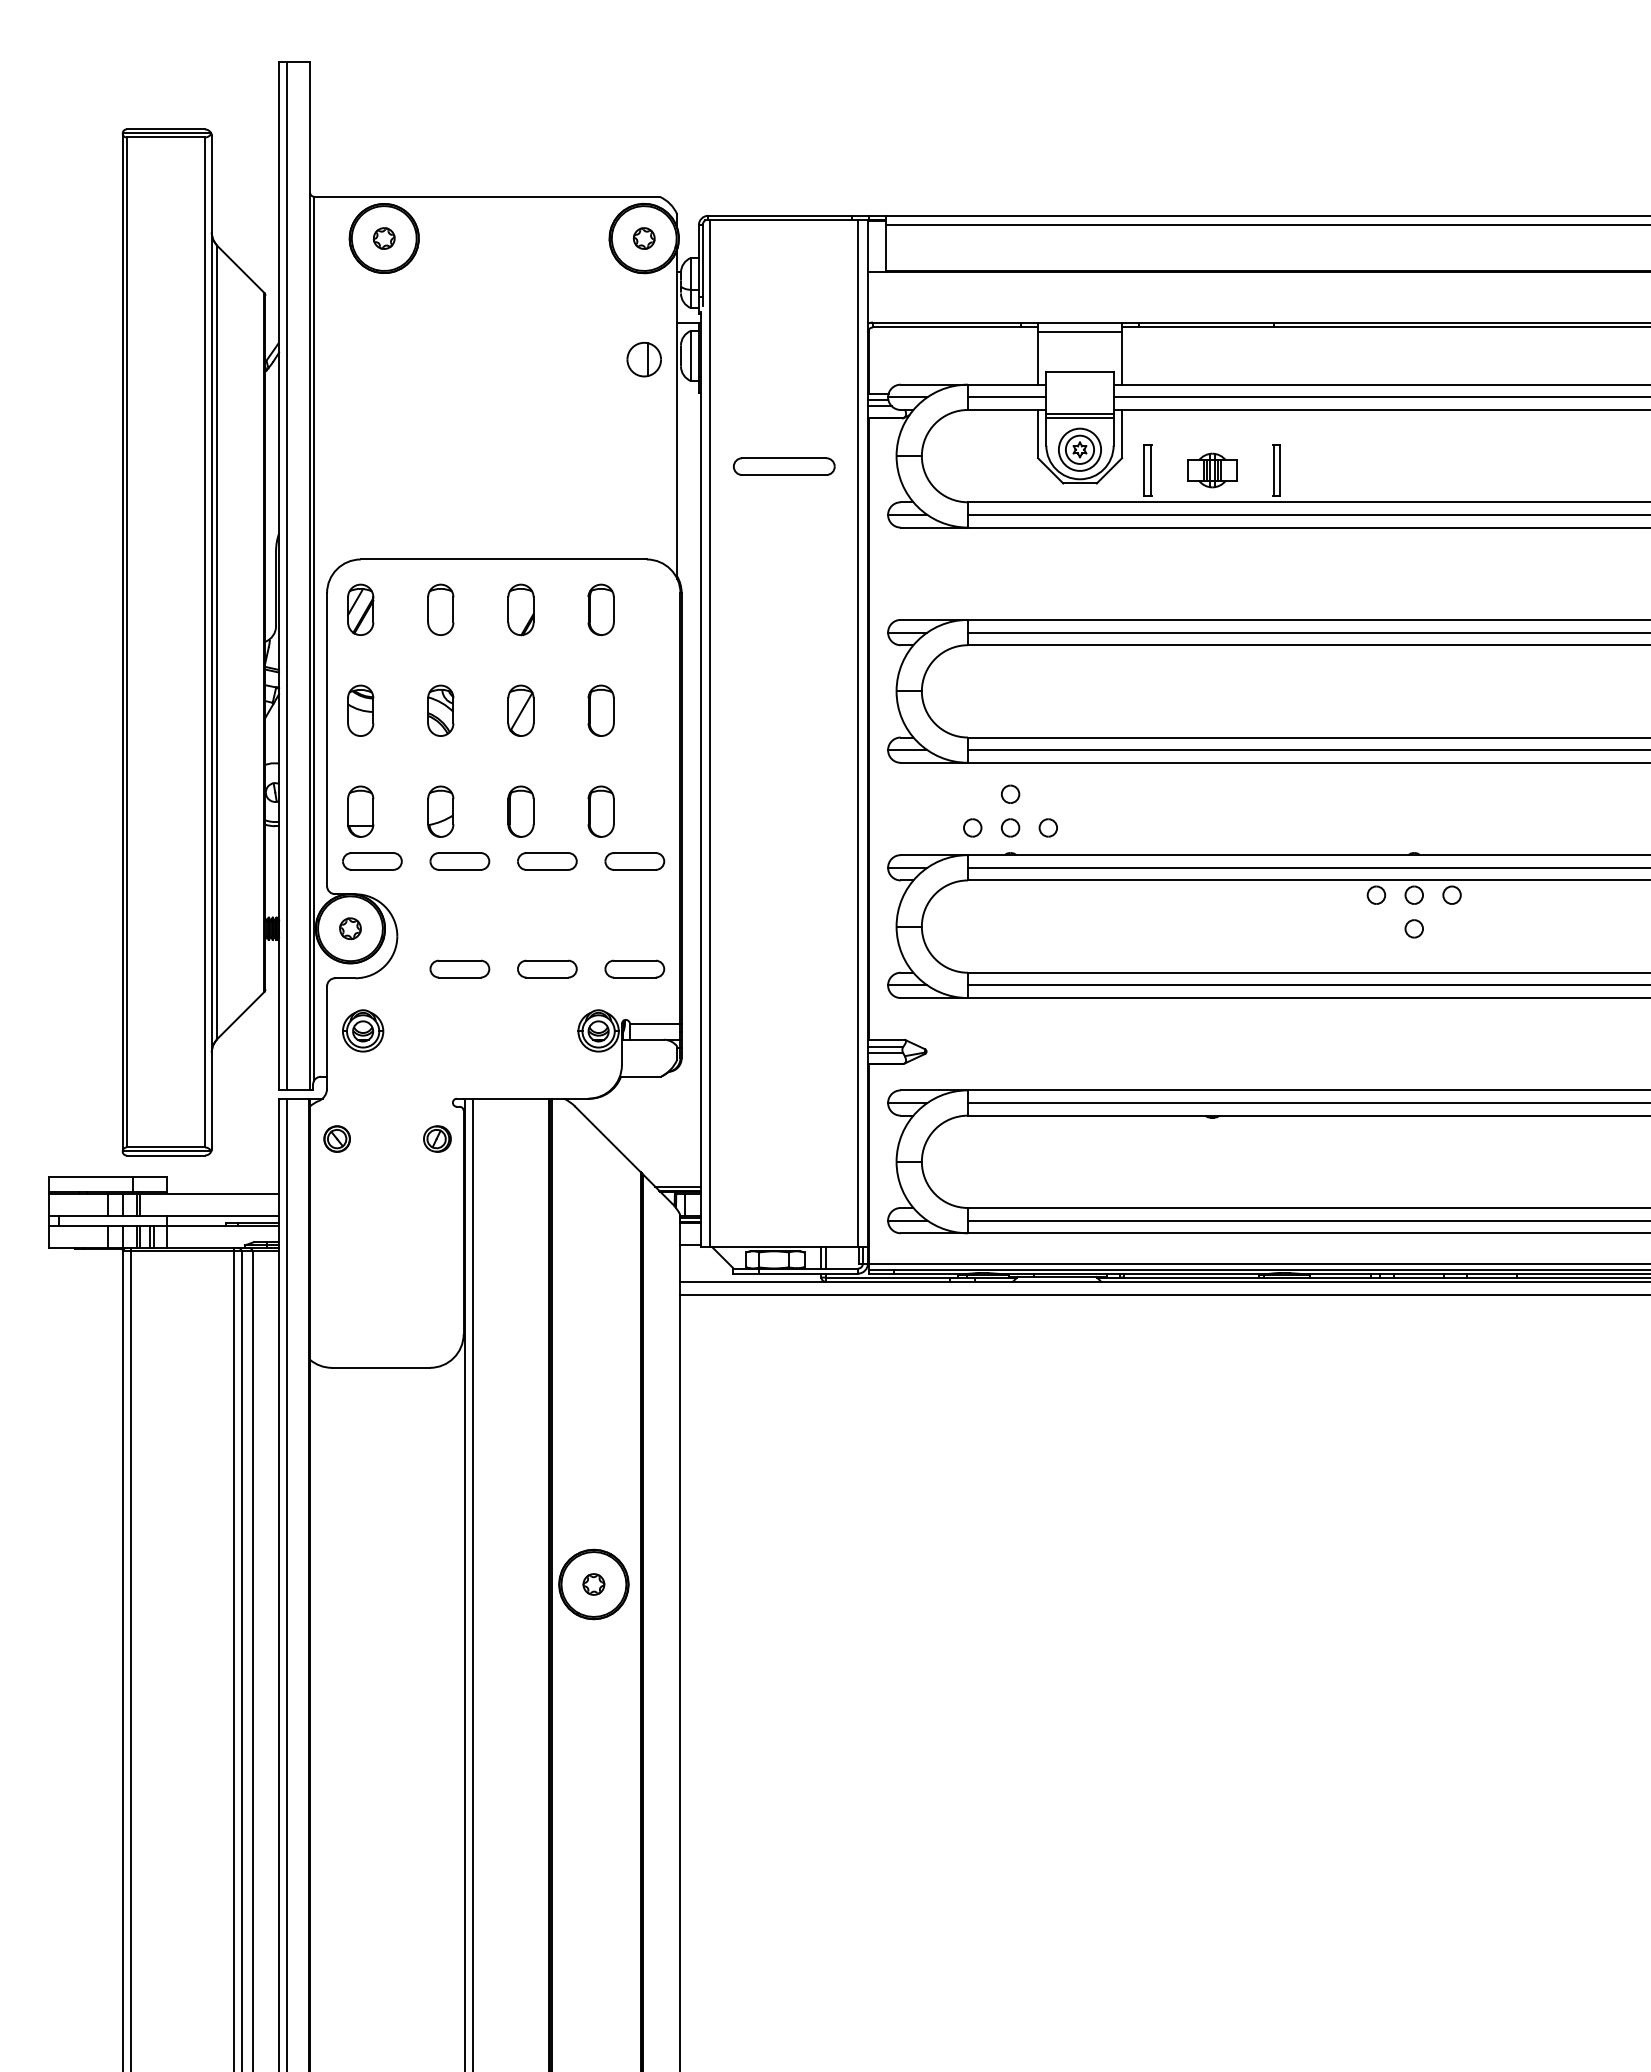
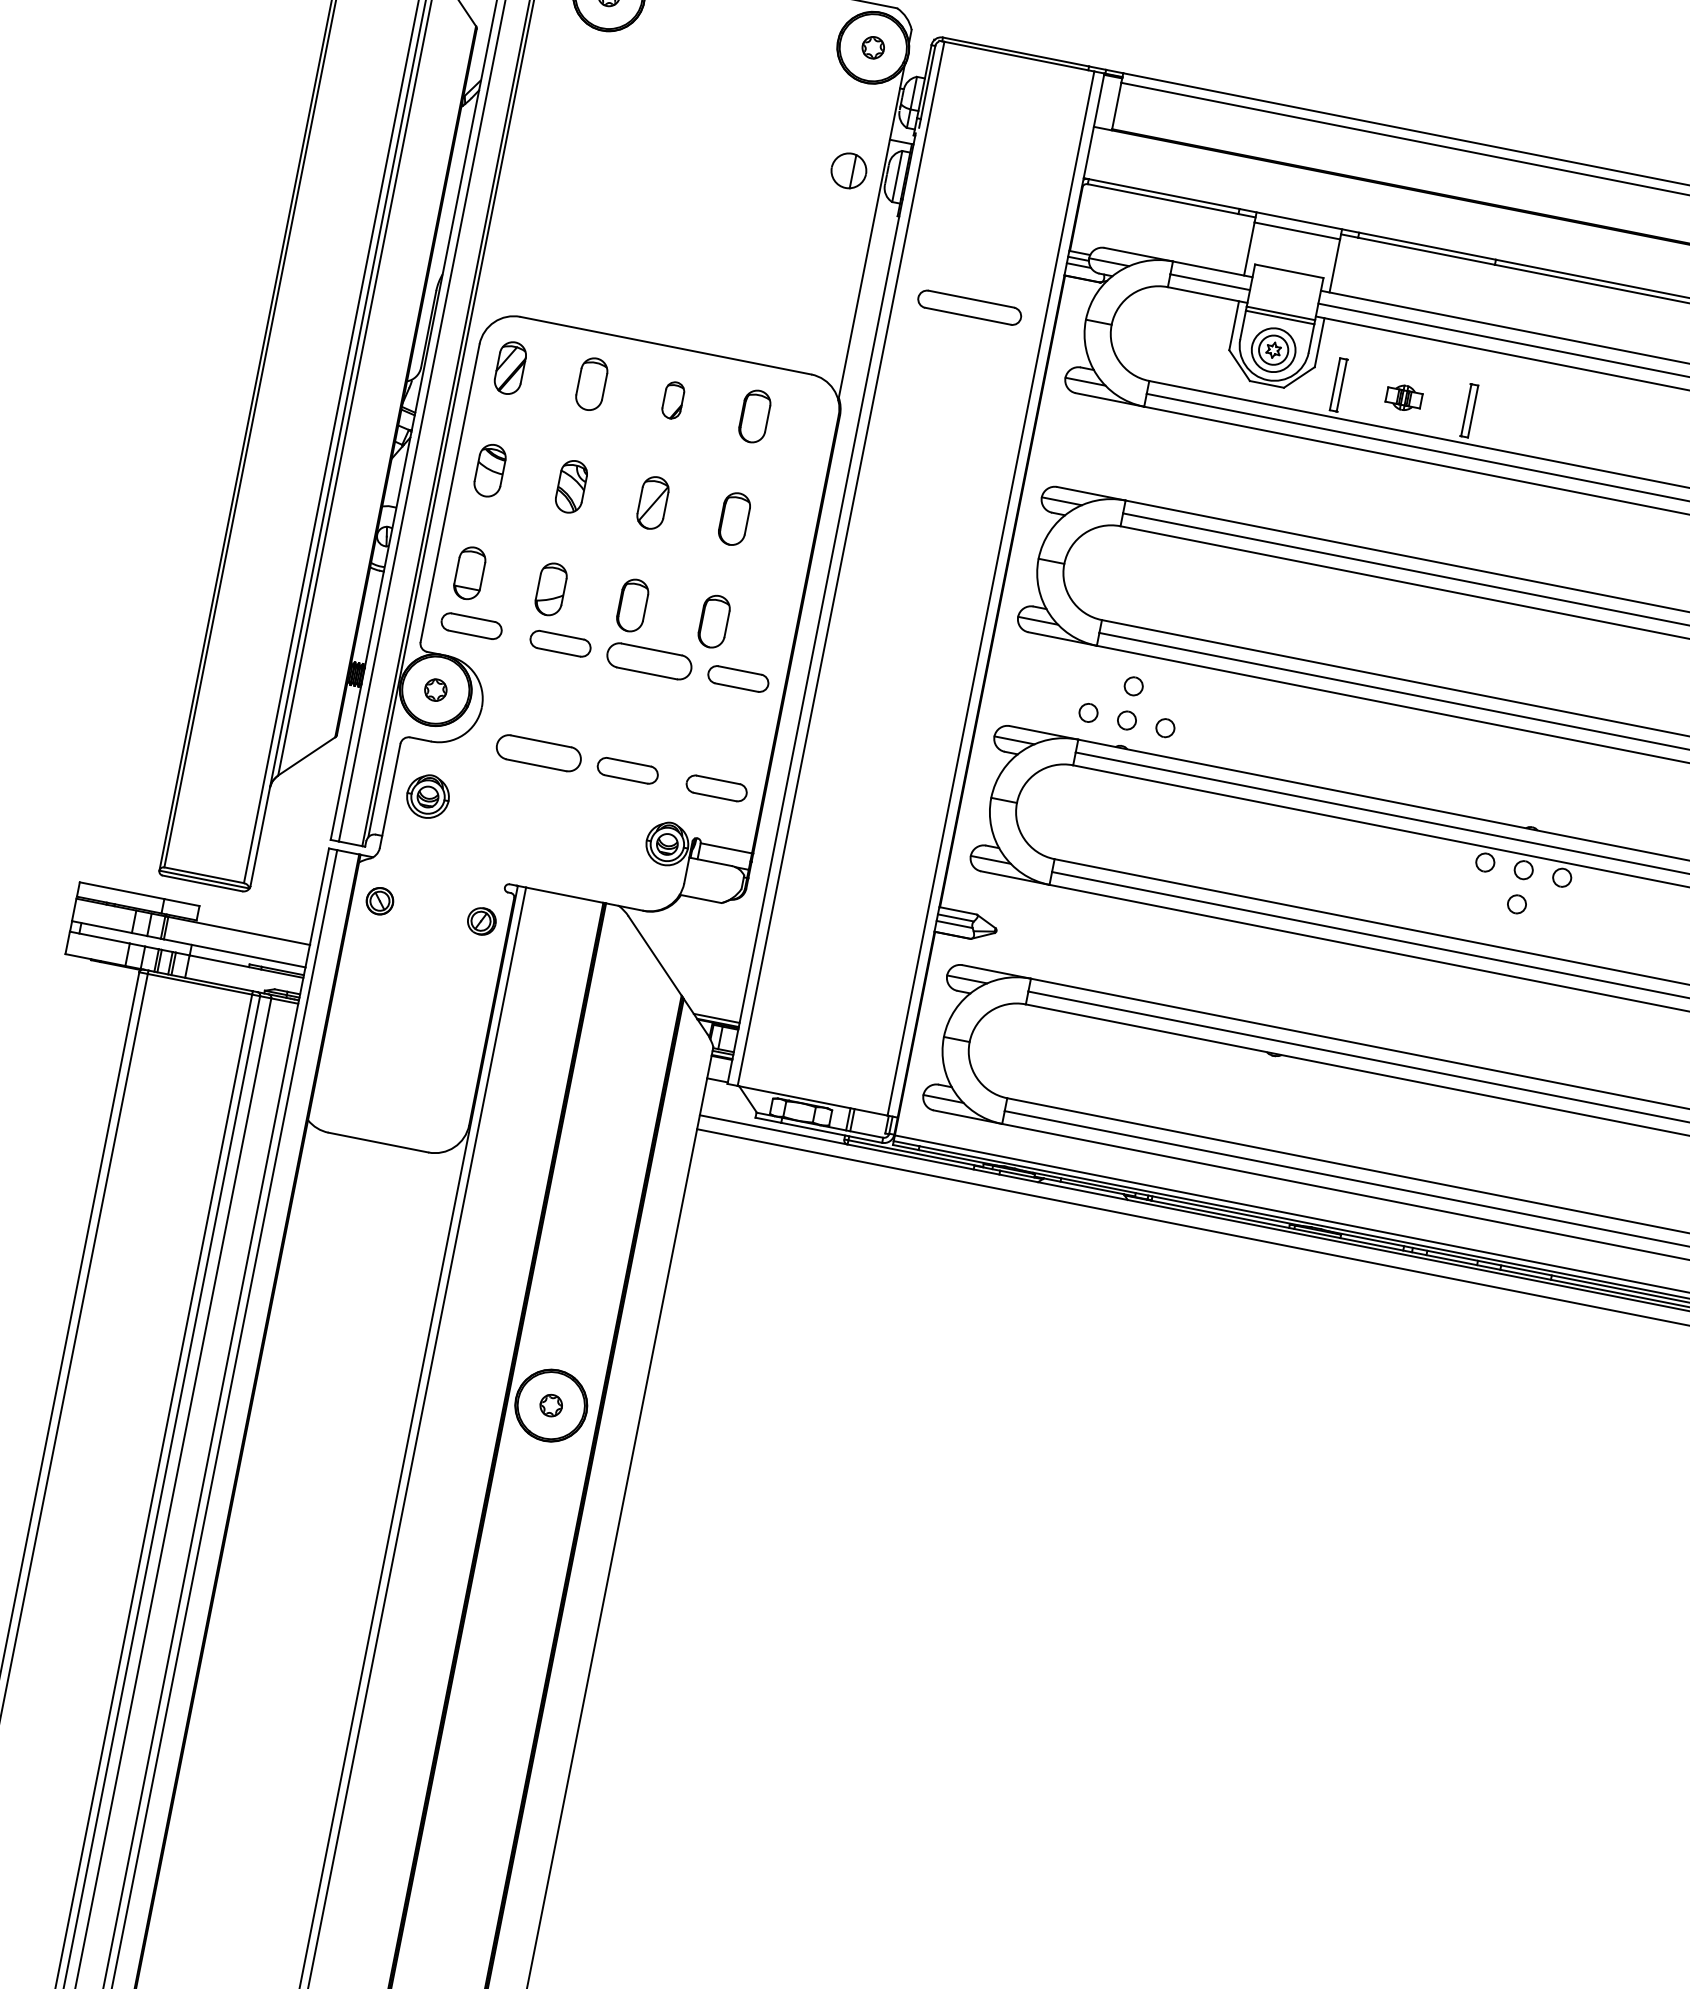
part: (1212, 470) -> (1404, 397), size x0.7
part: (520, 609) -> (672, 399), size x0.7
part: (547, 861) -> (649, 661), size x1.4
part: (459, 968) -> (538, 752), size x1.4

